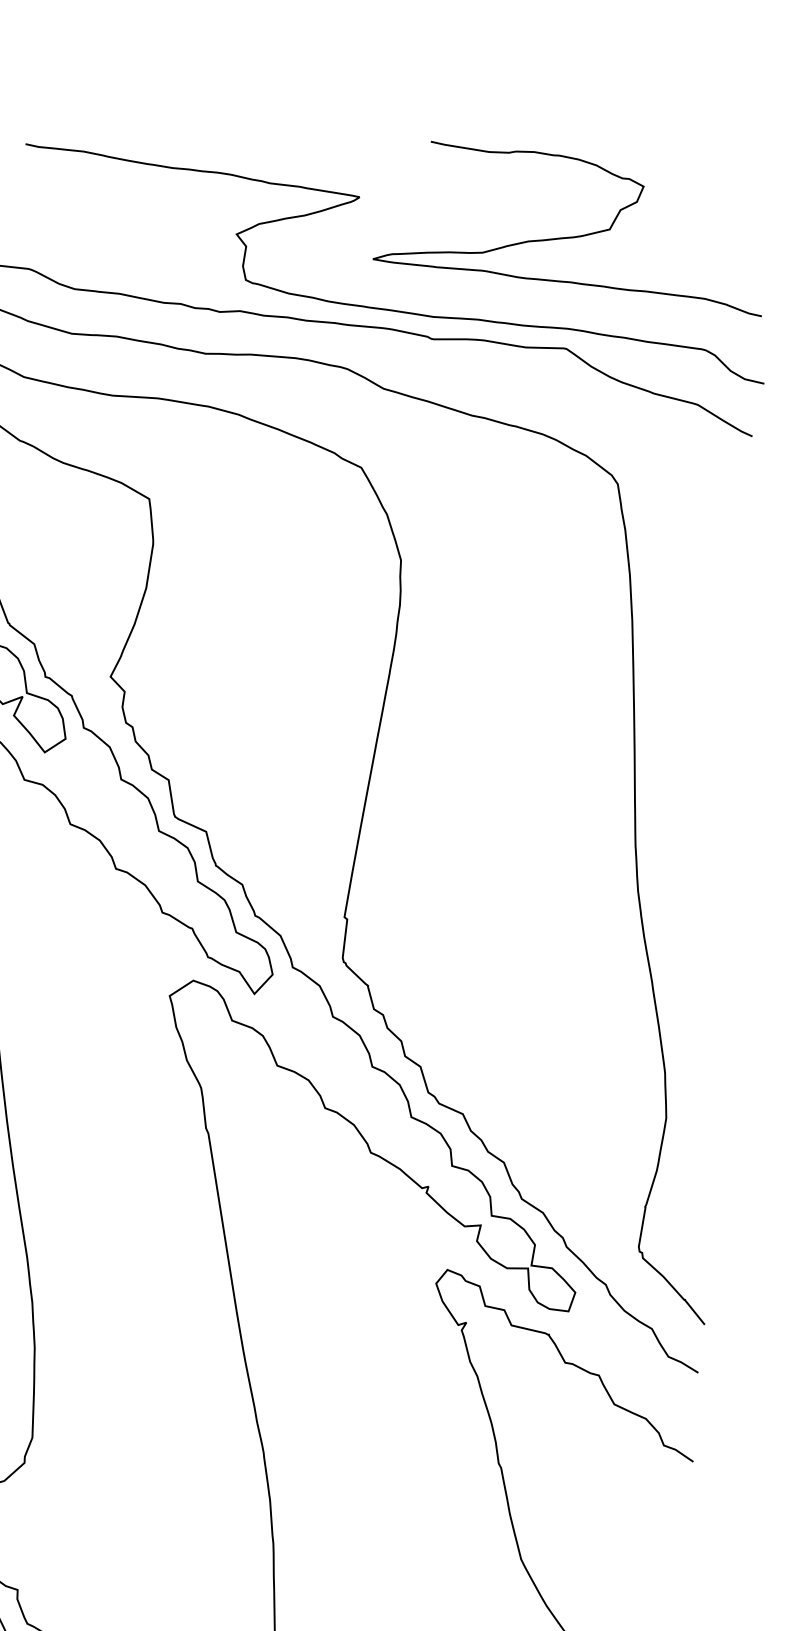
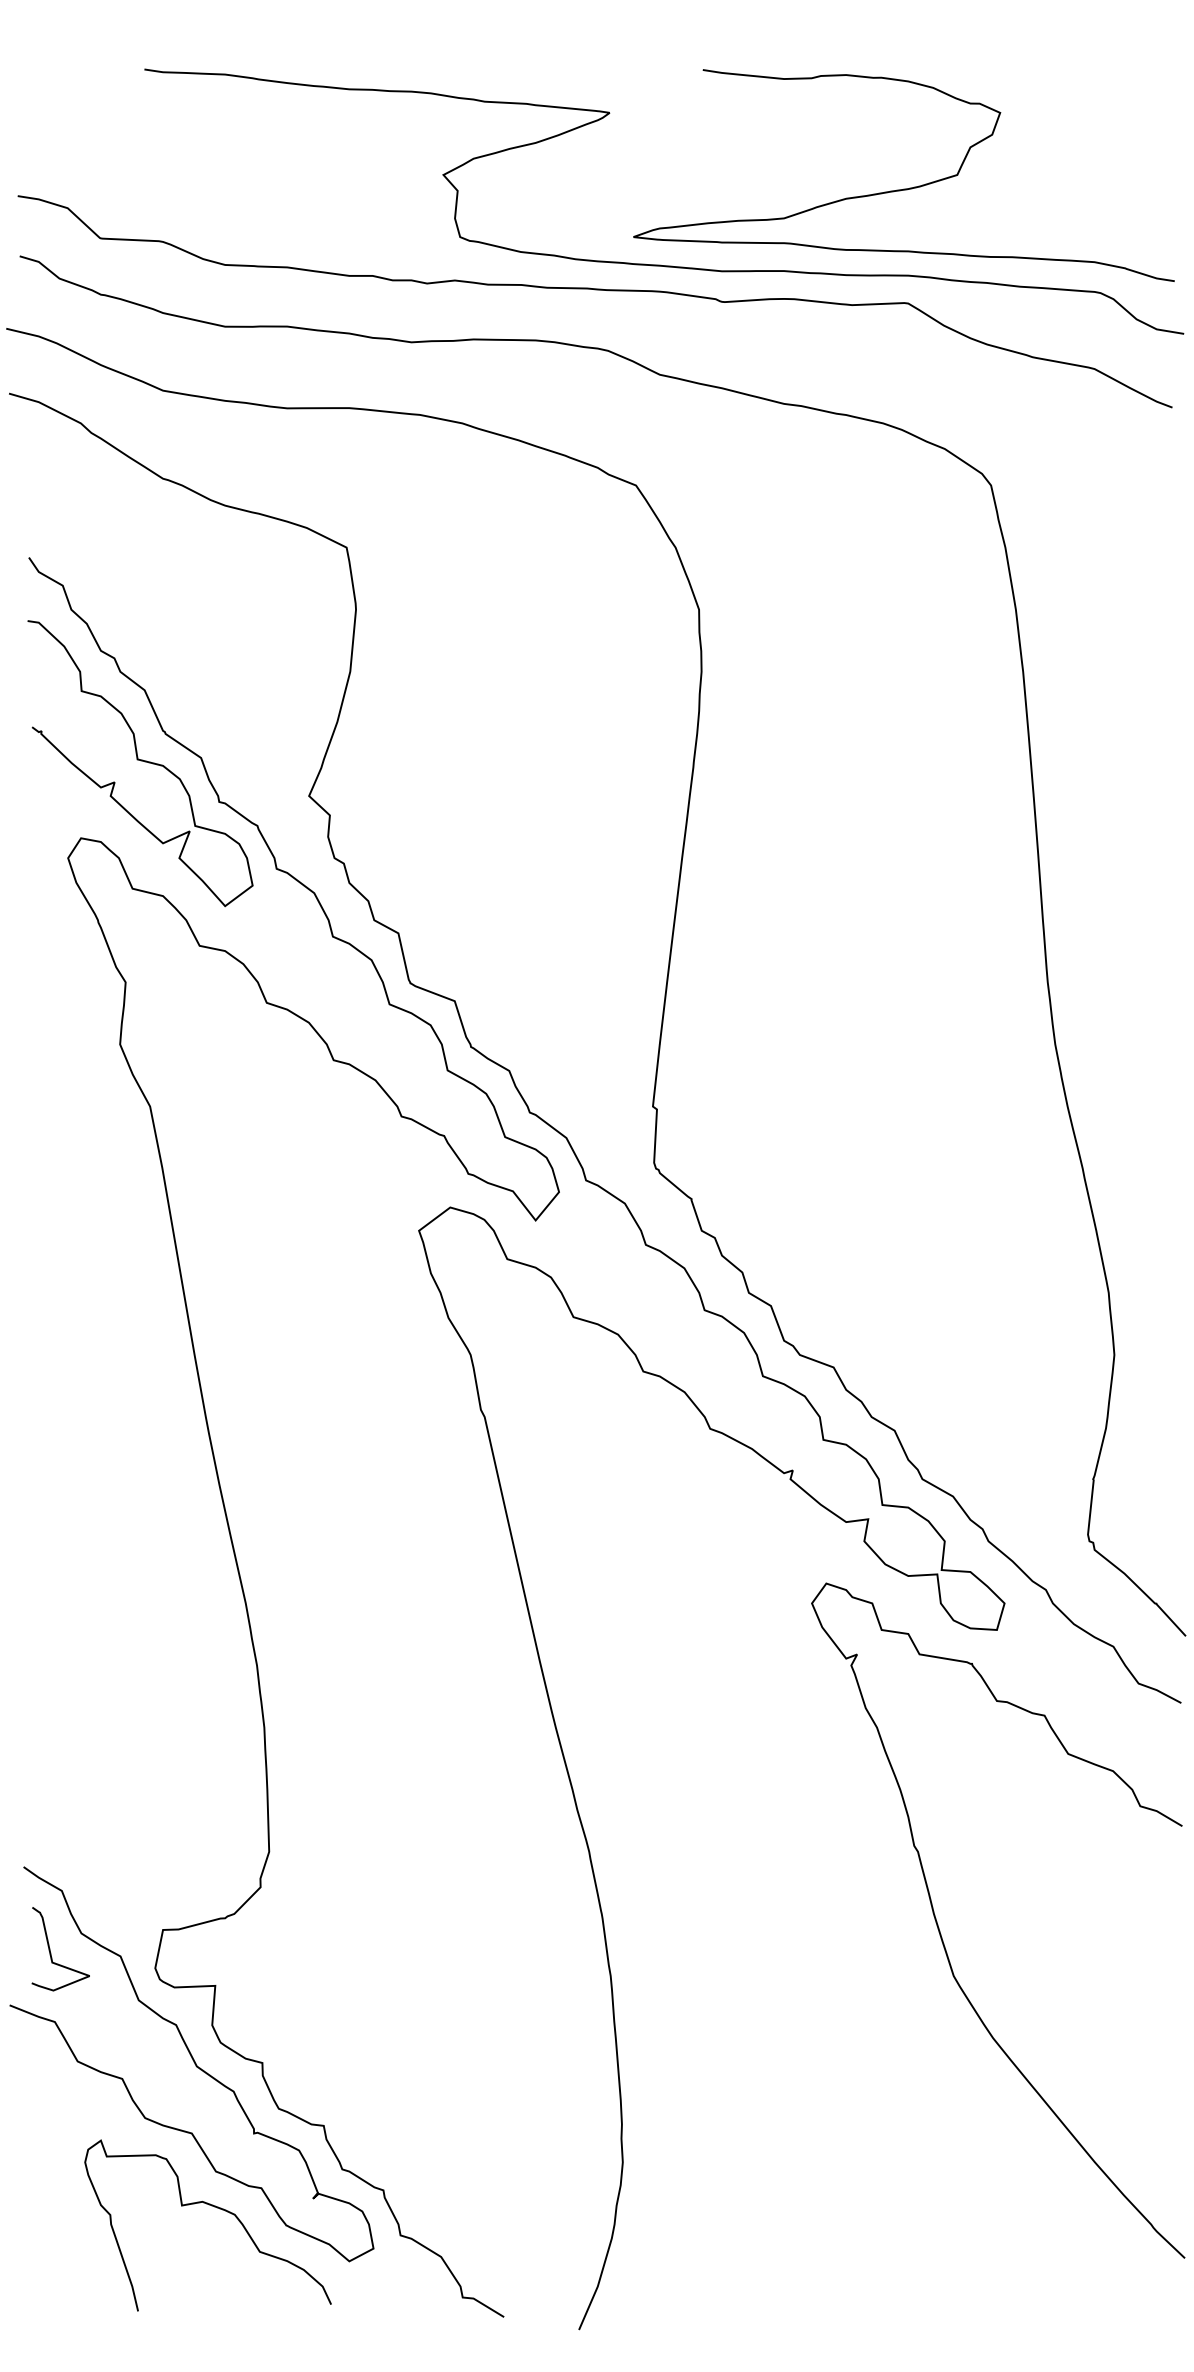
curve: (570, 236) -> (903, 188), moved

